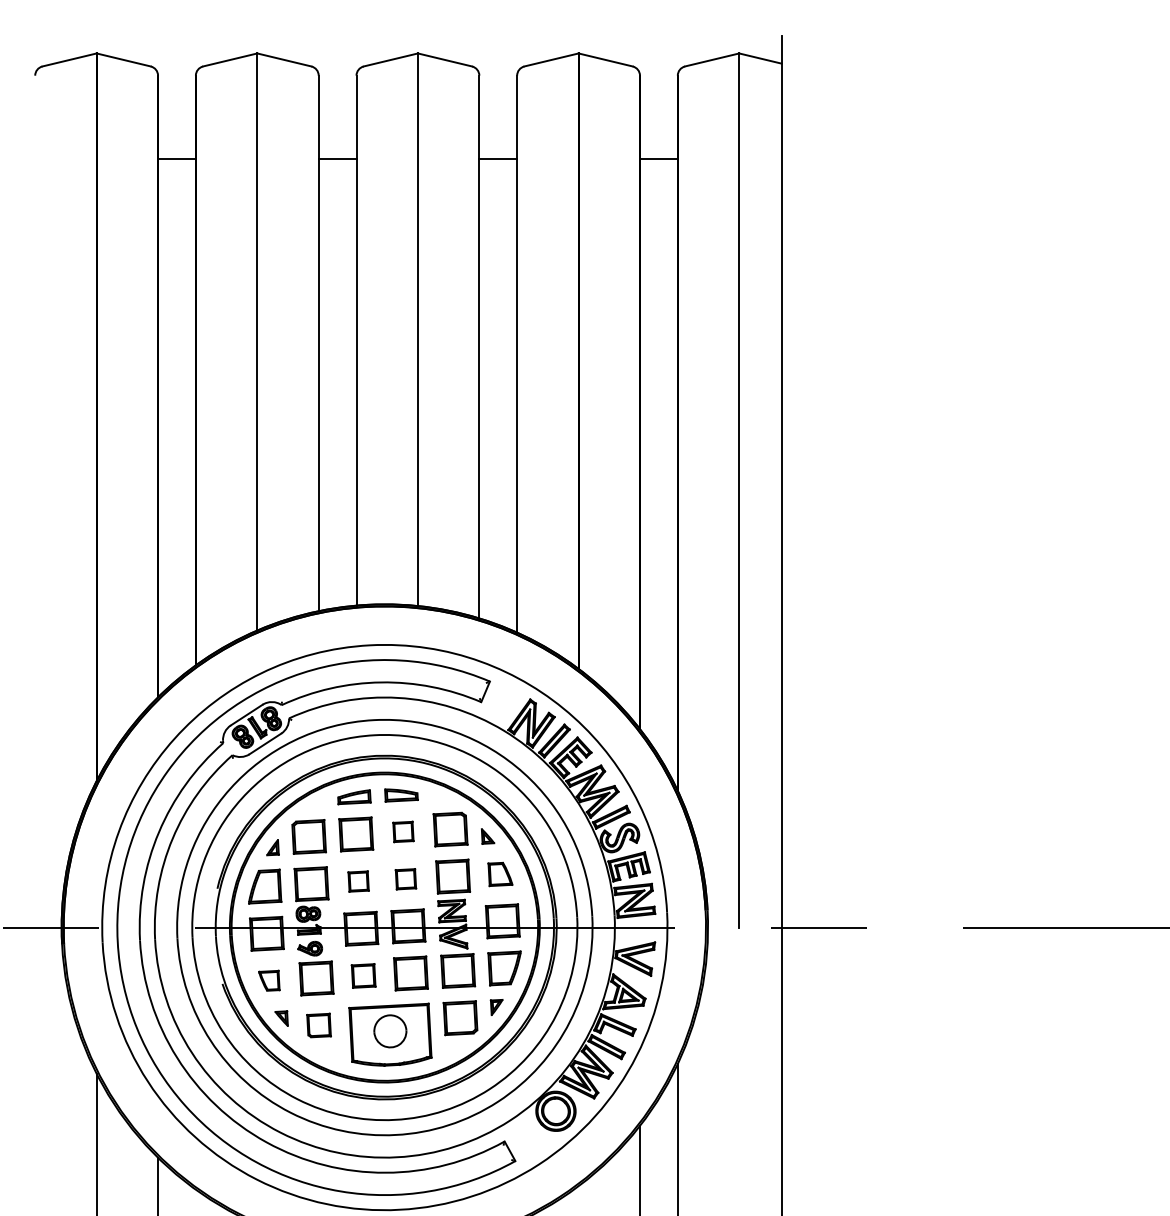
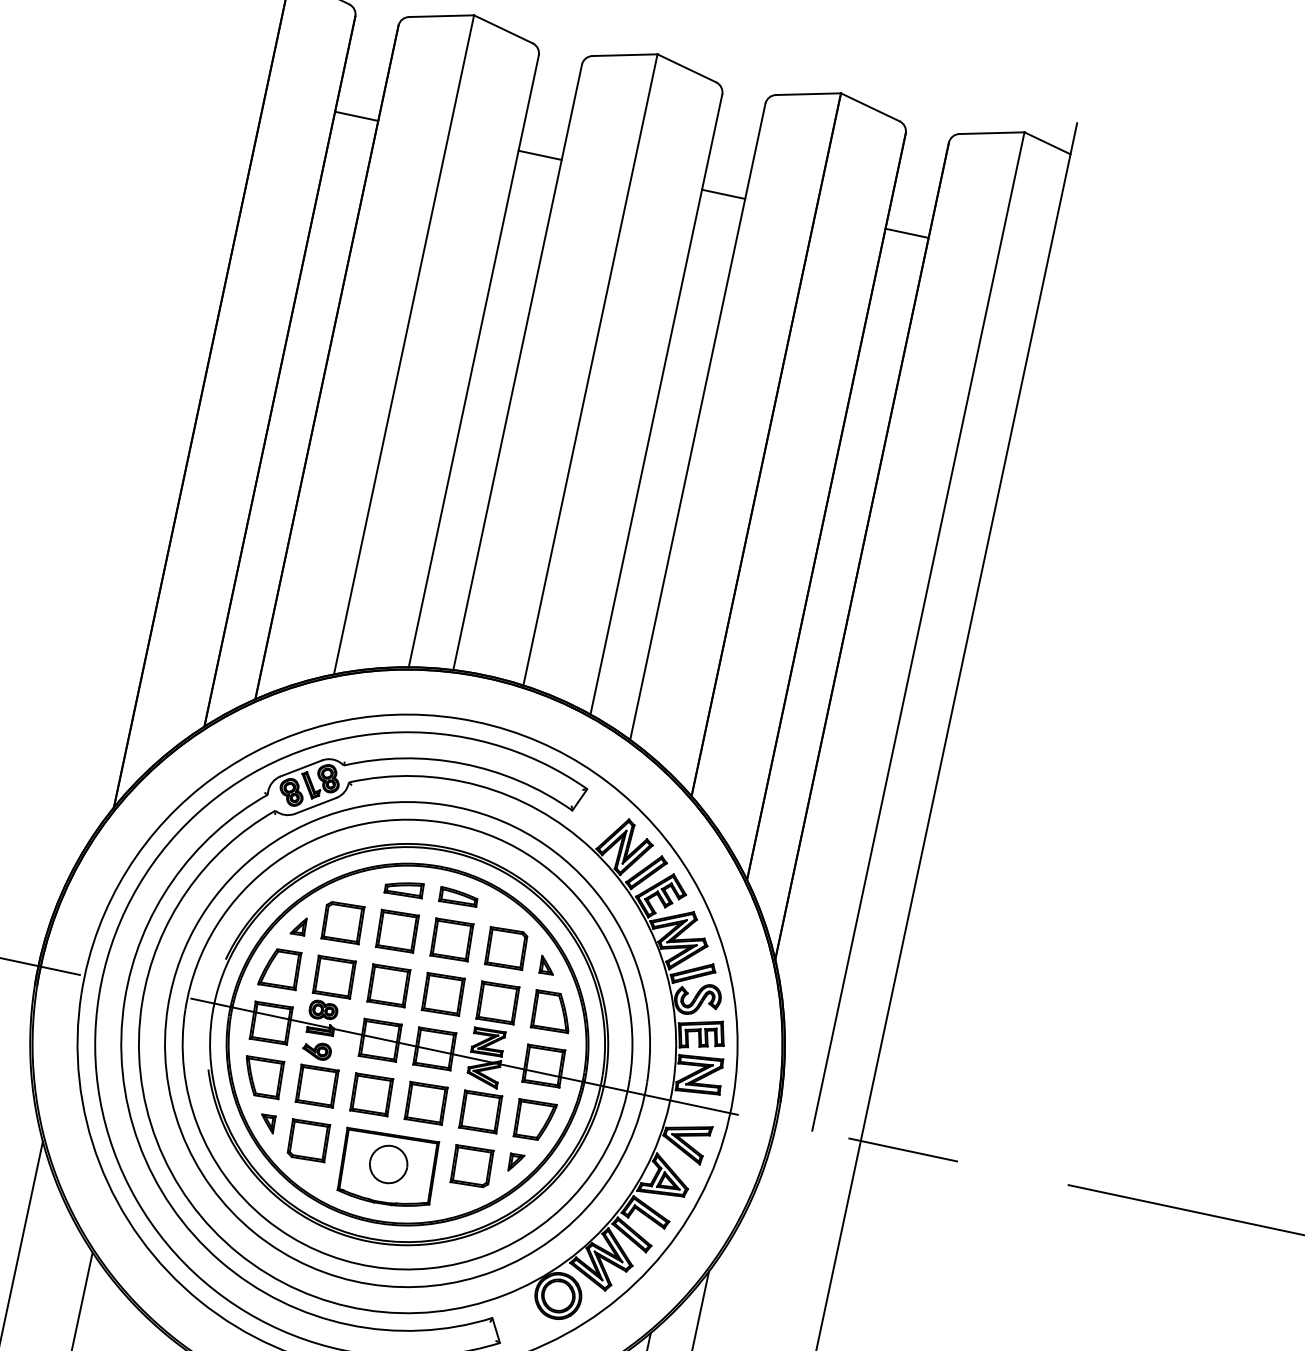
part: (403, 831) -> (452, 939), size x1.67
part: (500, 874) -> (552, 1012), size x1.43
part: (405, 879) -> (442, 994), size x1.67
part: (358, 881) -> (388, 985), size x1.67
part: (363, 975) -> (371, 1094), size x1.43
part: (269, 980) -> (262, 1077), size x1.67
part: (318, 1025) -> (307, 1140), size x1.43

